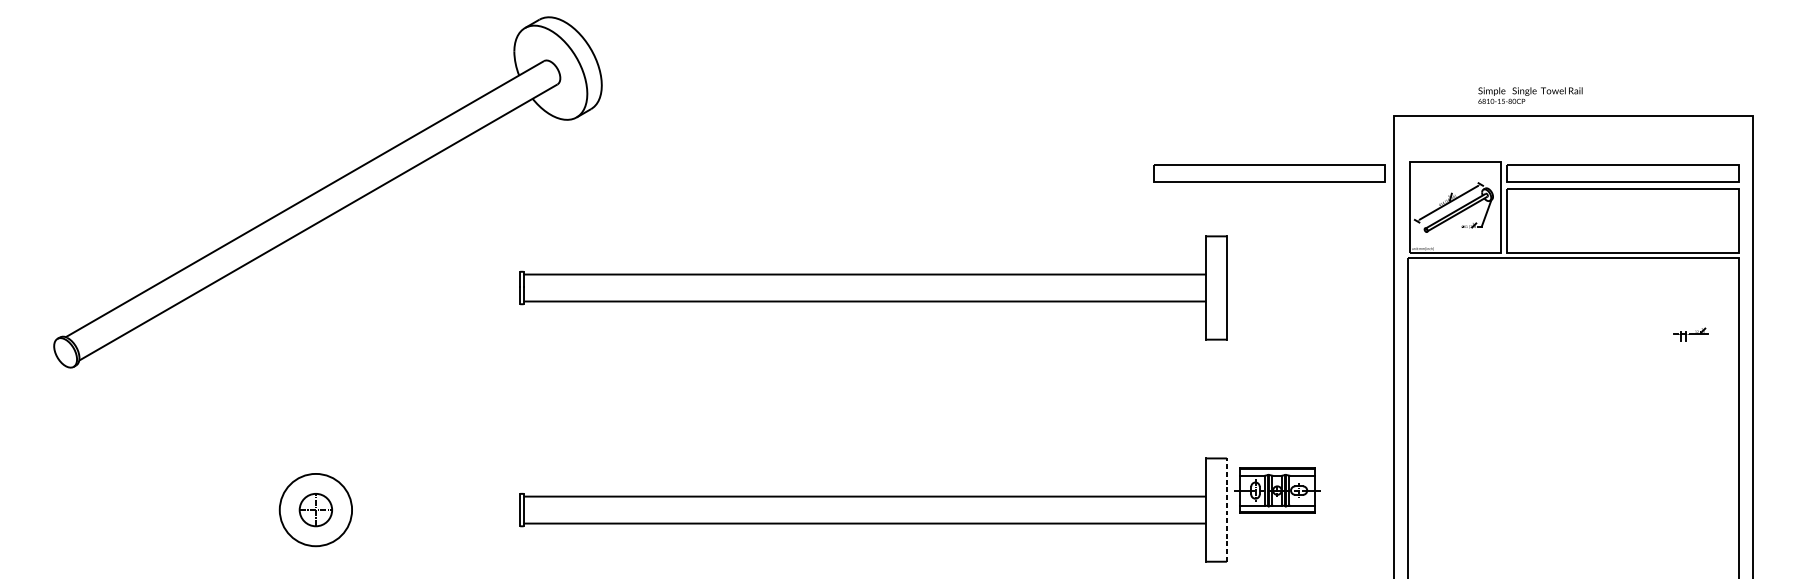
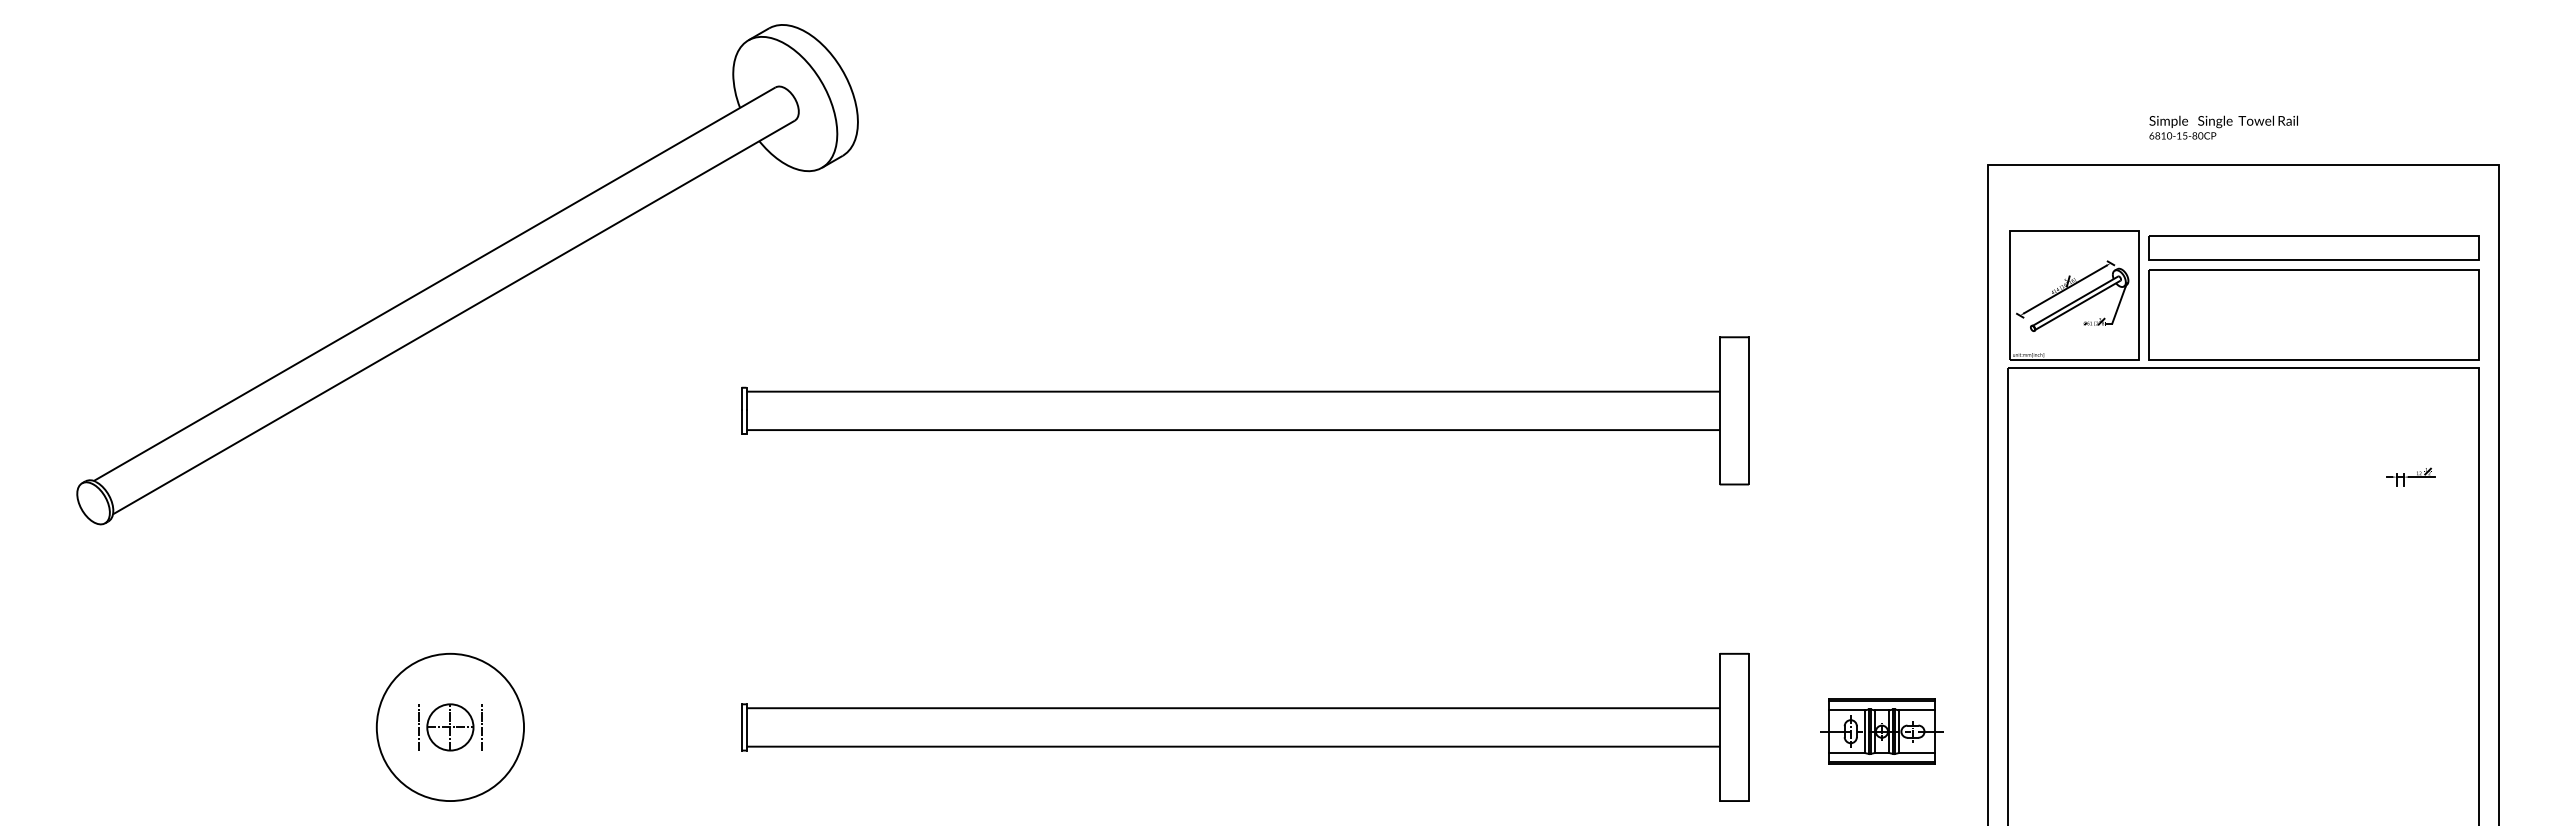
text: (1530, 95) -> (2223, 127), moved
part: (1269, 173) -> (1809, 247), removed
part: (1277, 490) -> (1881, 731), moved
line: (294, 510) -> (419, 727), added
circle: (315, 510) -> (450, 727), size x1.43
line: (337, 510) -> (481, 727), added
line: (1227, 510) -> (1749, 727), dashed -> solid

